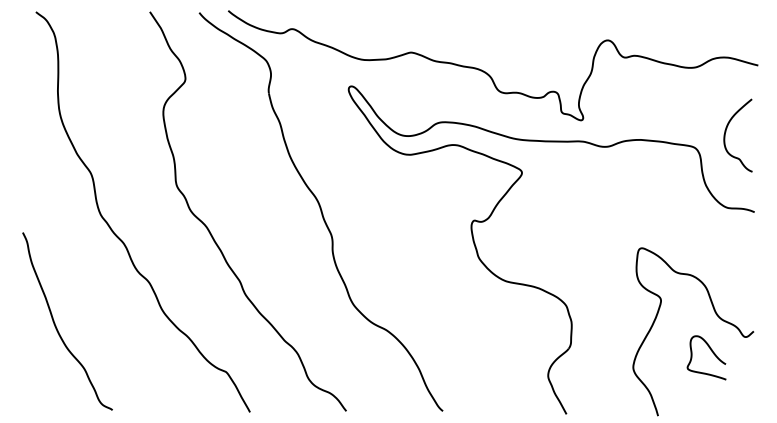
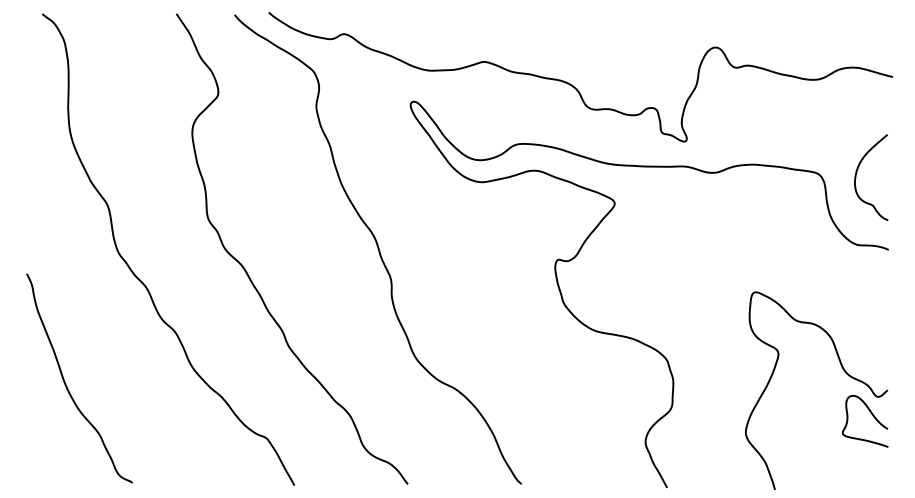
curve: (726, 132) -> (857, 173), moved
curve: (713, 354) -> (873, 417), moved

